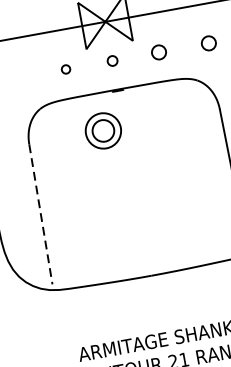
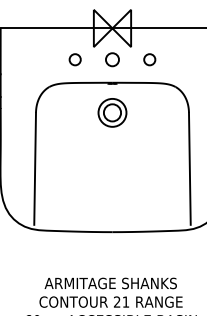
circle: (208, 43) -> (189, 59), removed
circle: (112, 60) -> (112, 59), size x1.67
circle: (65, 69) -> (74, 59), size x1.67
part: (103, 130) -> (112, 112), moved
line: (41, 213) -> (35, 168), dashed -> solid

